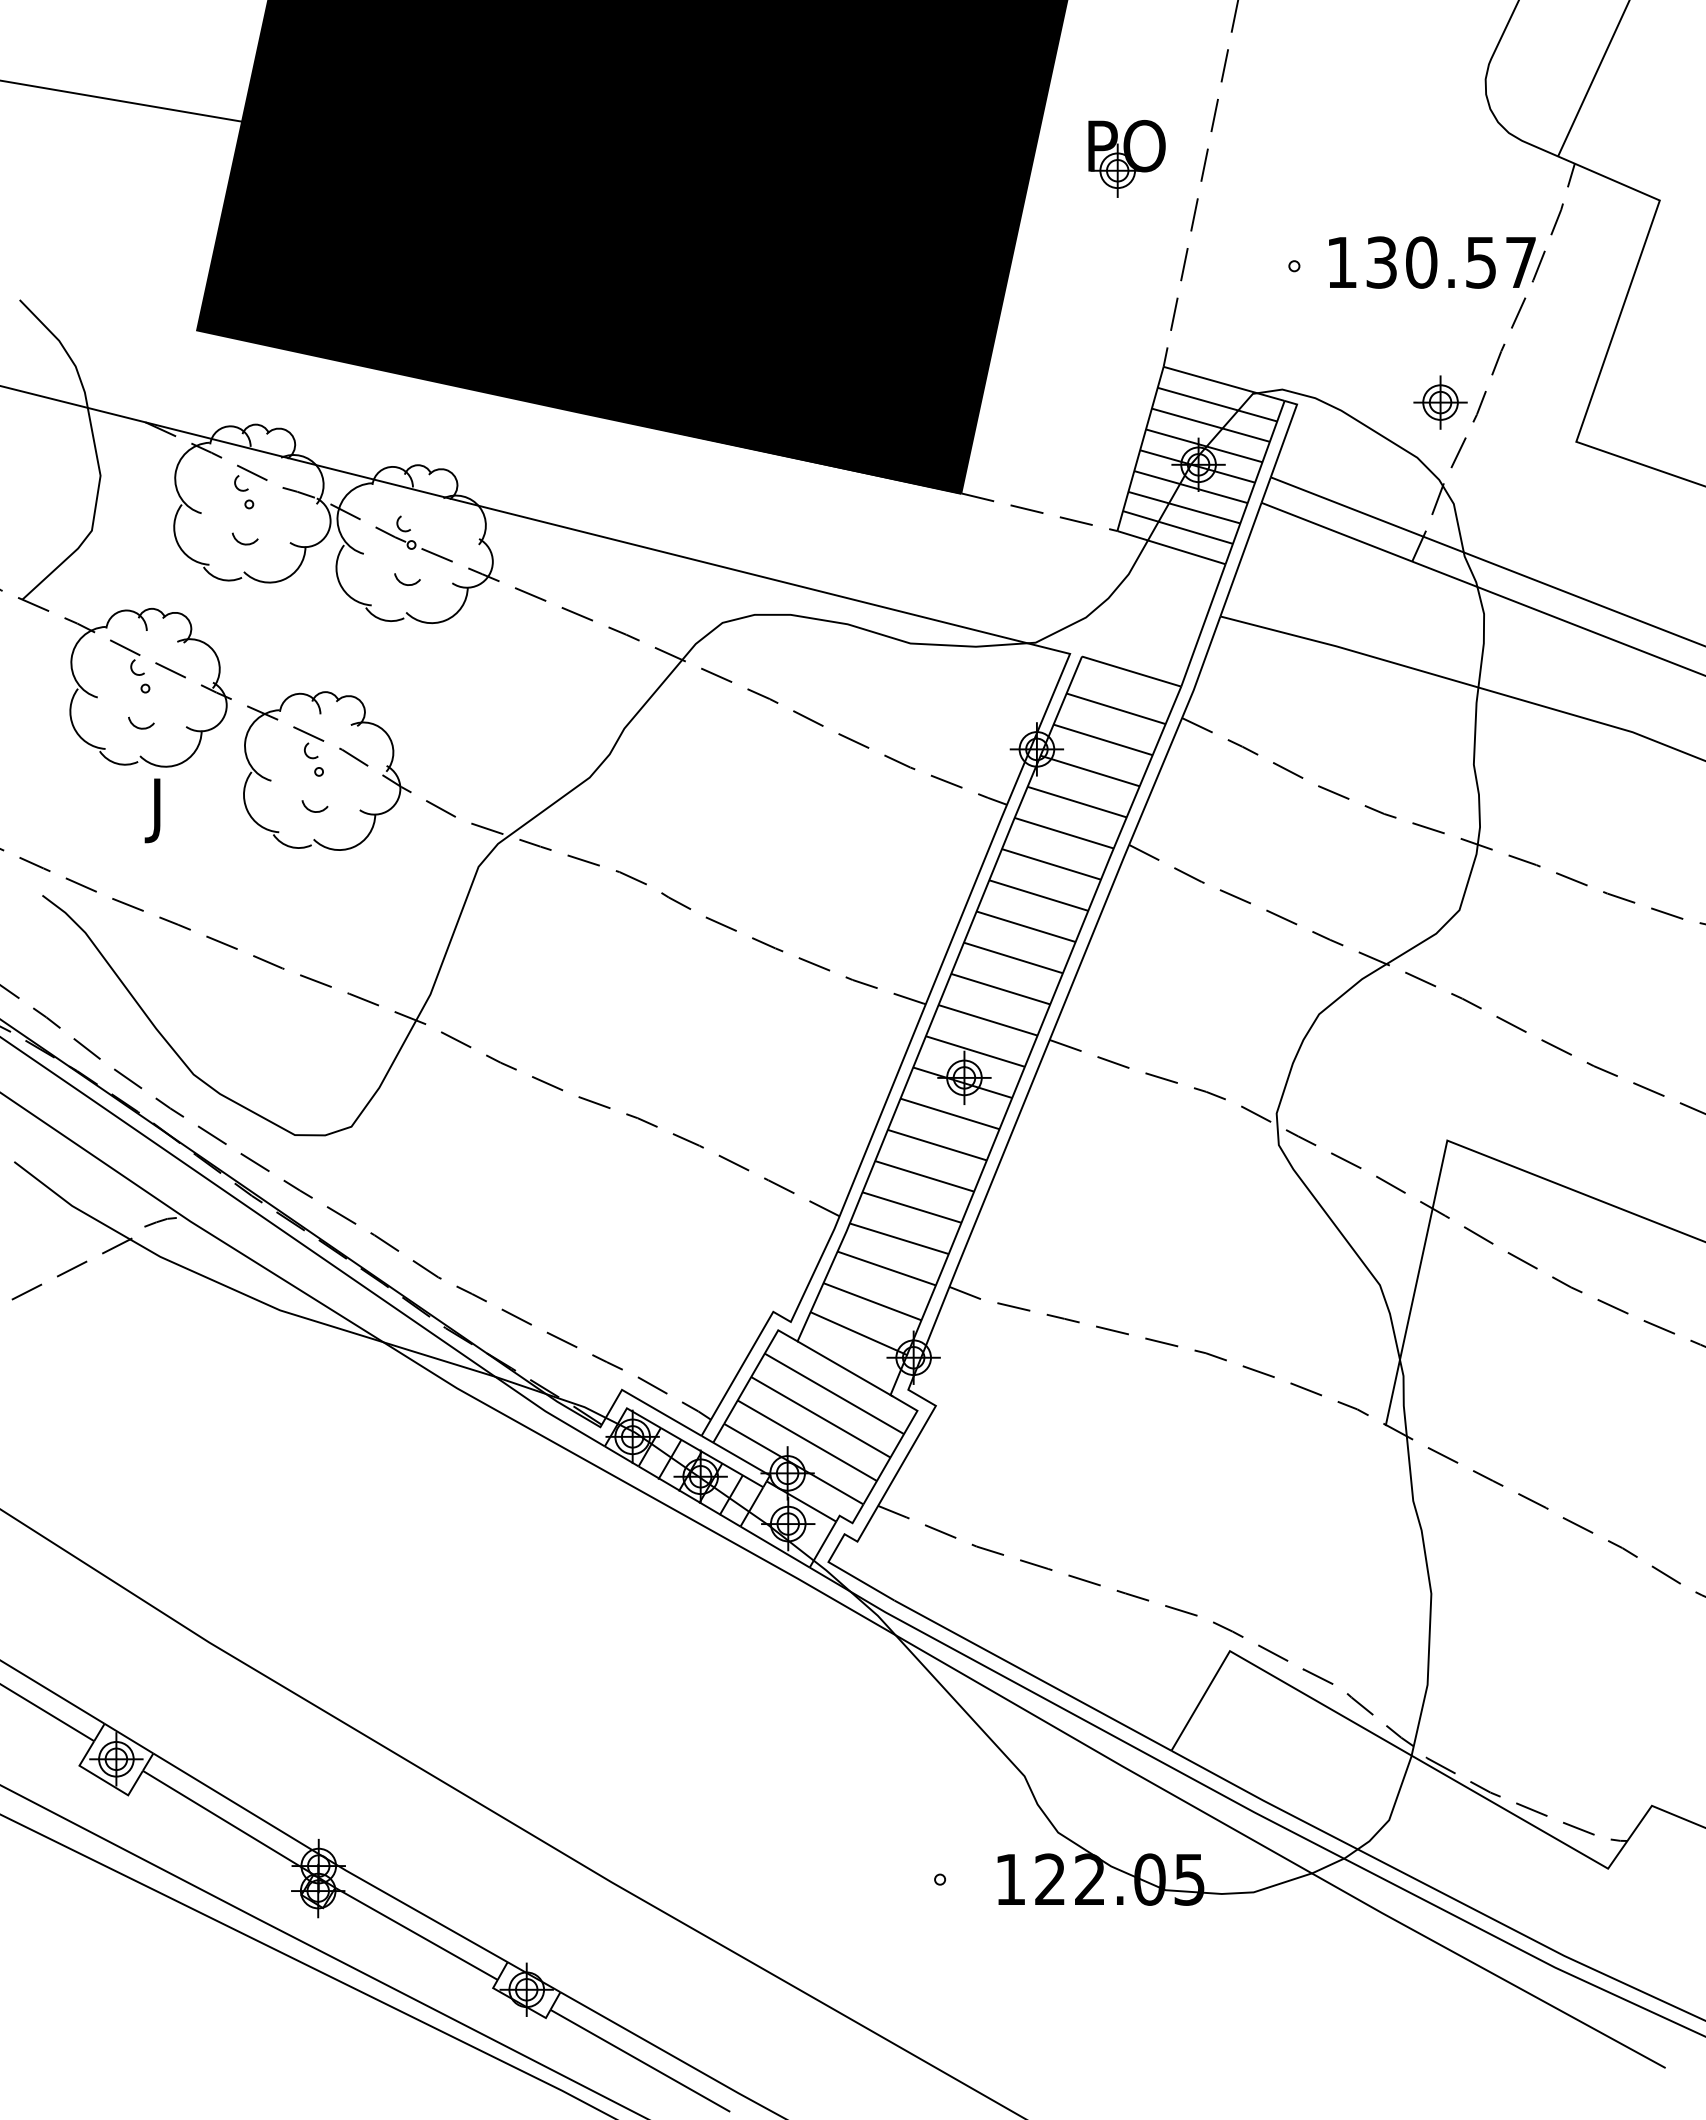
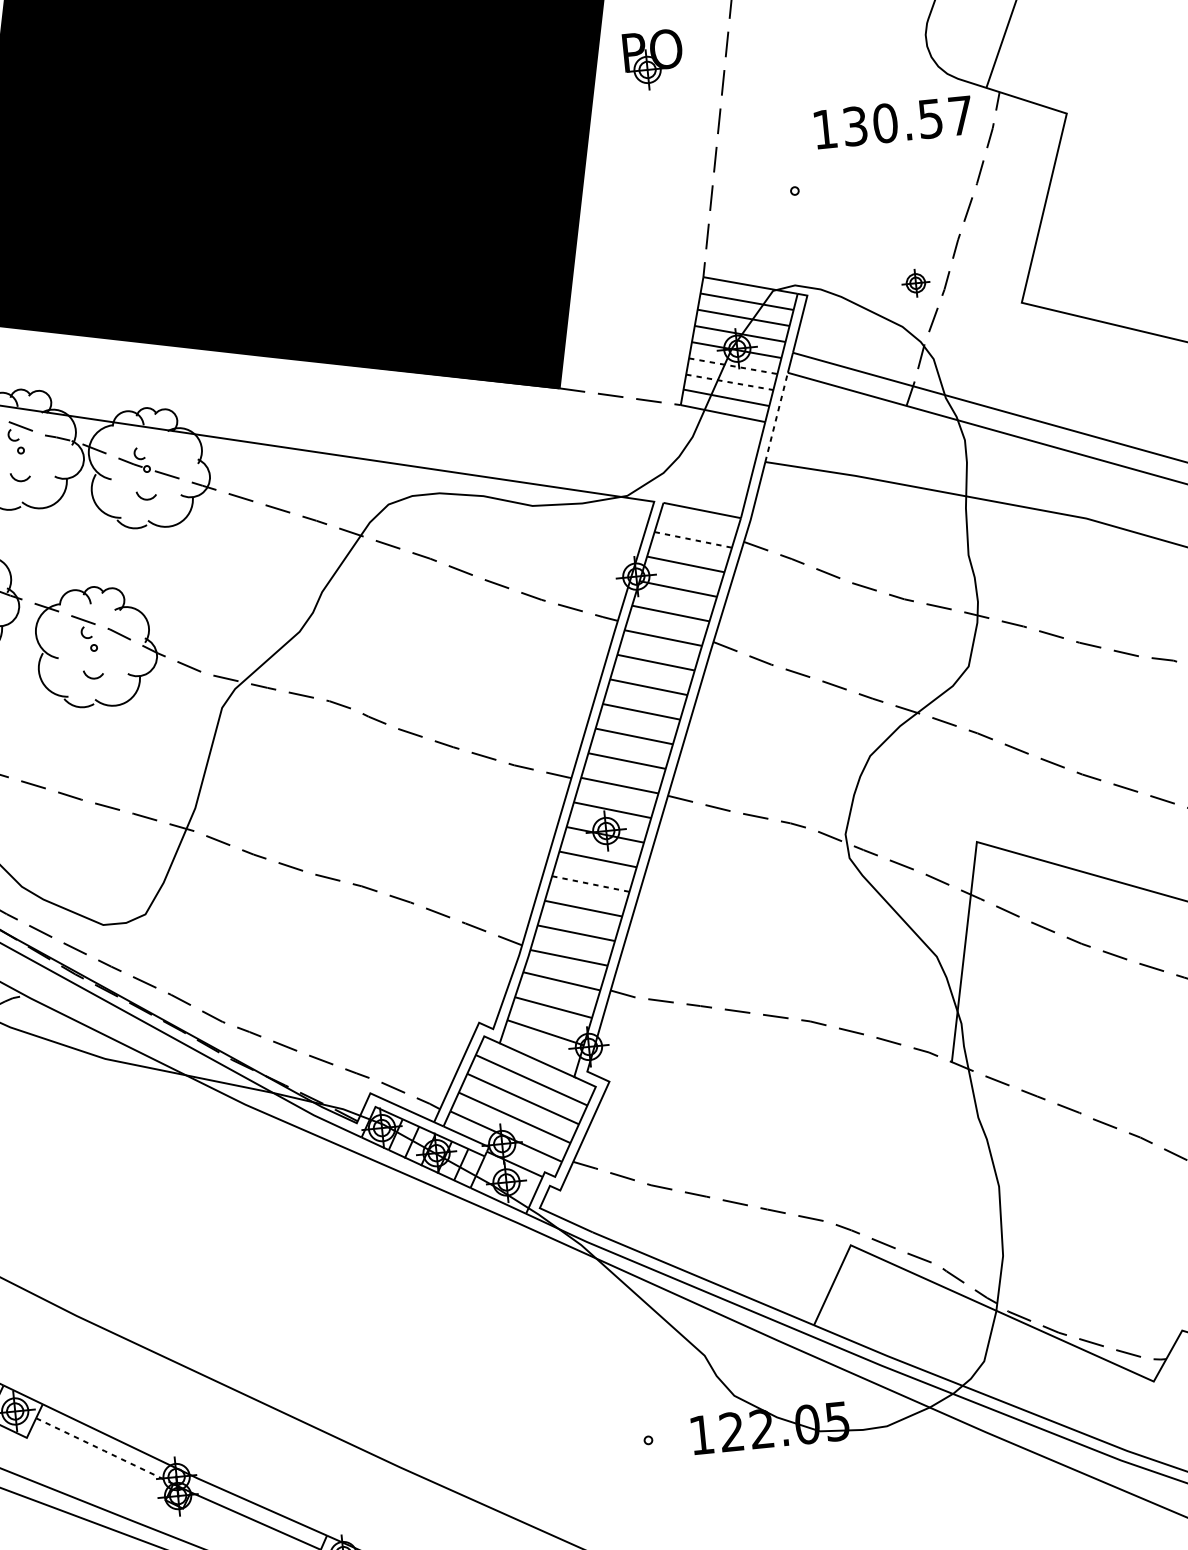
part: (1126, 158) -> (653, 59), moved
text: (1432, 262) -> (893, 122), moved
part: (1440, 402) -> (915, 283), size x0.7
line: (1190, 487) -> (732, 366), solid -> dashed
line: (1184, 507) -> (729, 382), solid -> dashed
line: (1241, 559) -> (776, 417), solid -> dashed
line: (1116, 708) -> (693, 539), solid -> dashed
line: (937, 1145) -> (590, 884), solid -> dashed
line: (228, 1822) -> (104, 1450), solid -> dashed

